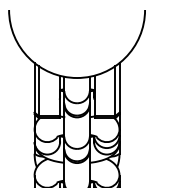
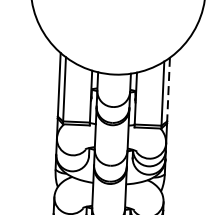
line: (119, 87) -> (168, 89), solid -> dashed

